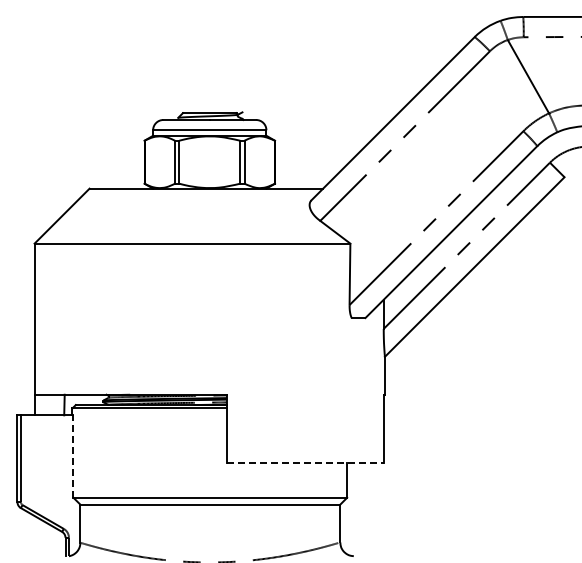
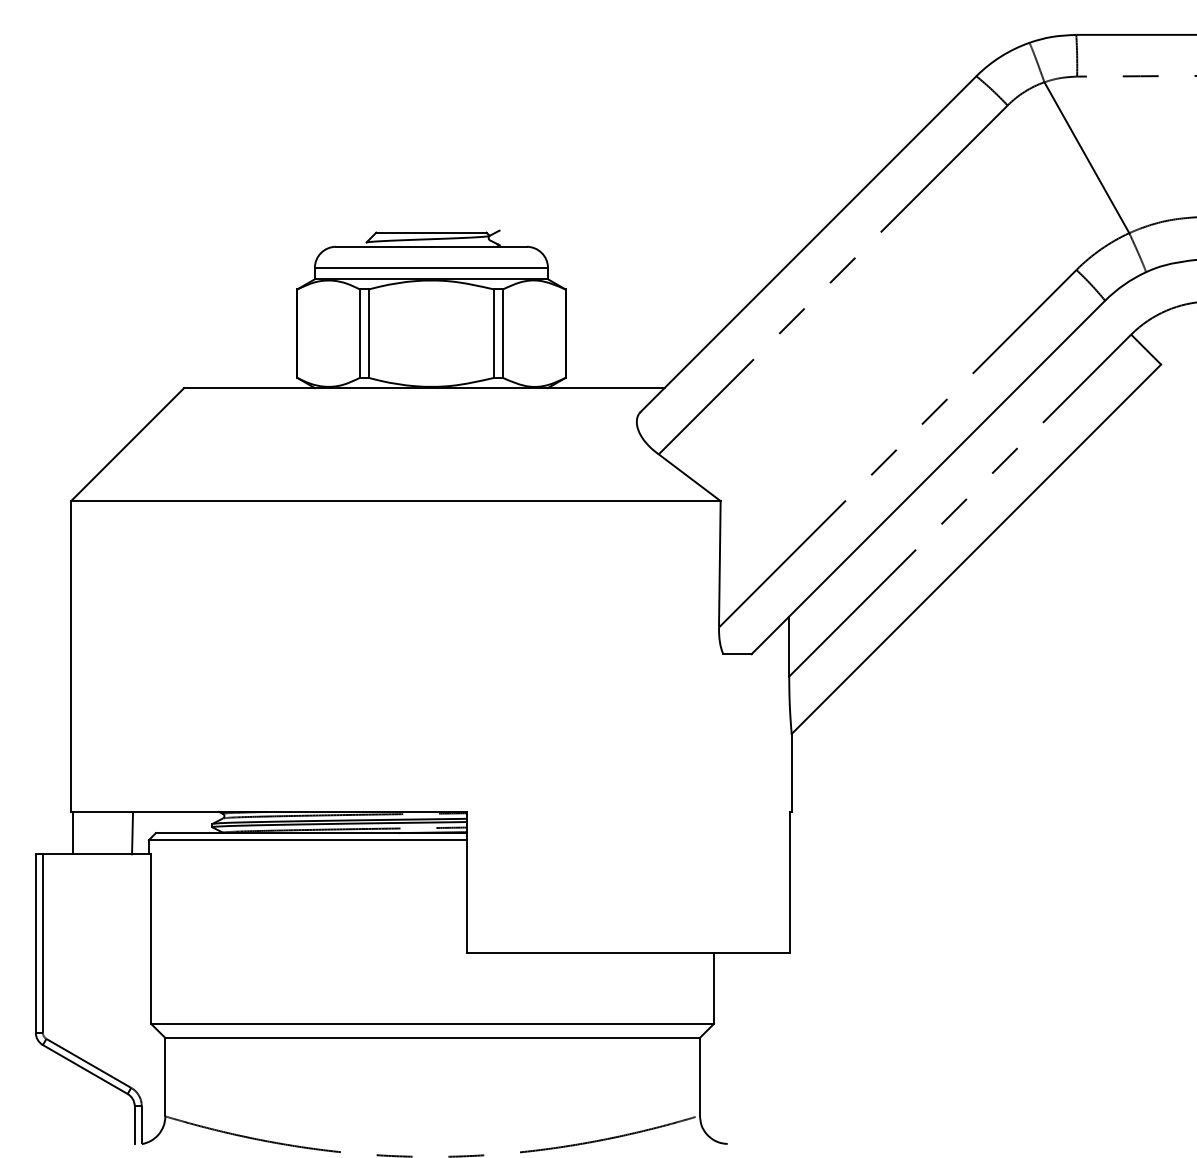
line: (73, 456) -> (151, 938), dashed -> solid
line: (305, 463) -> (628, 953), dashed -> solid

